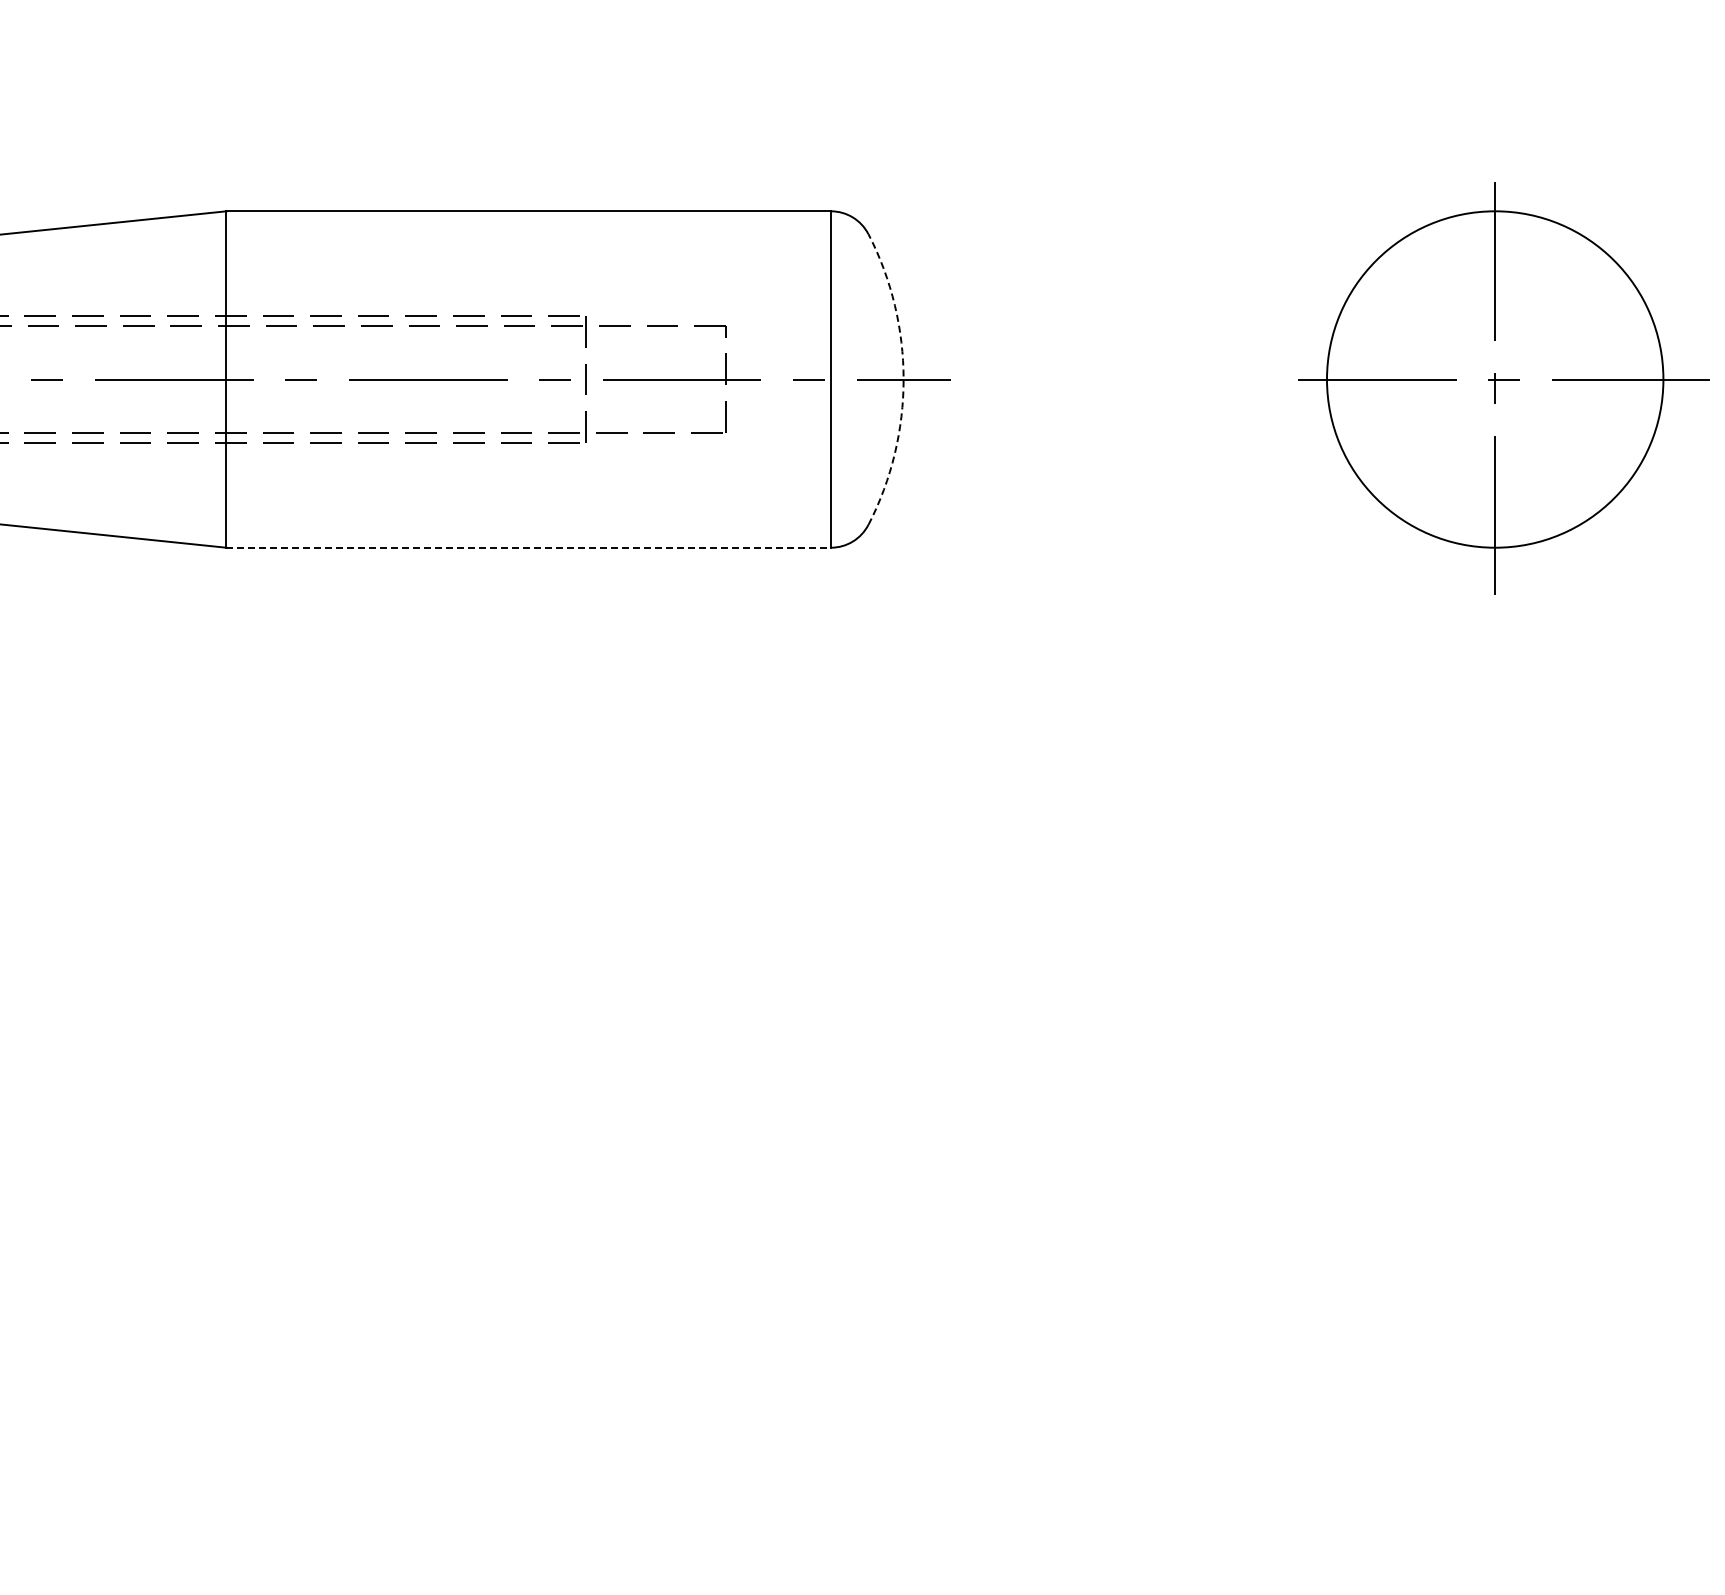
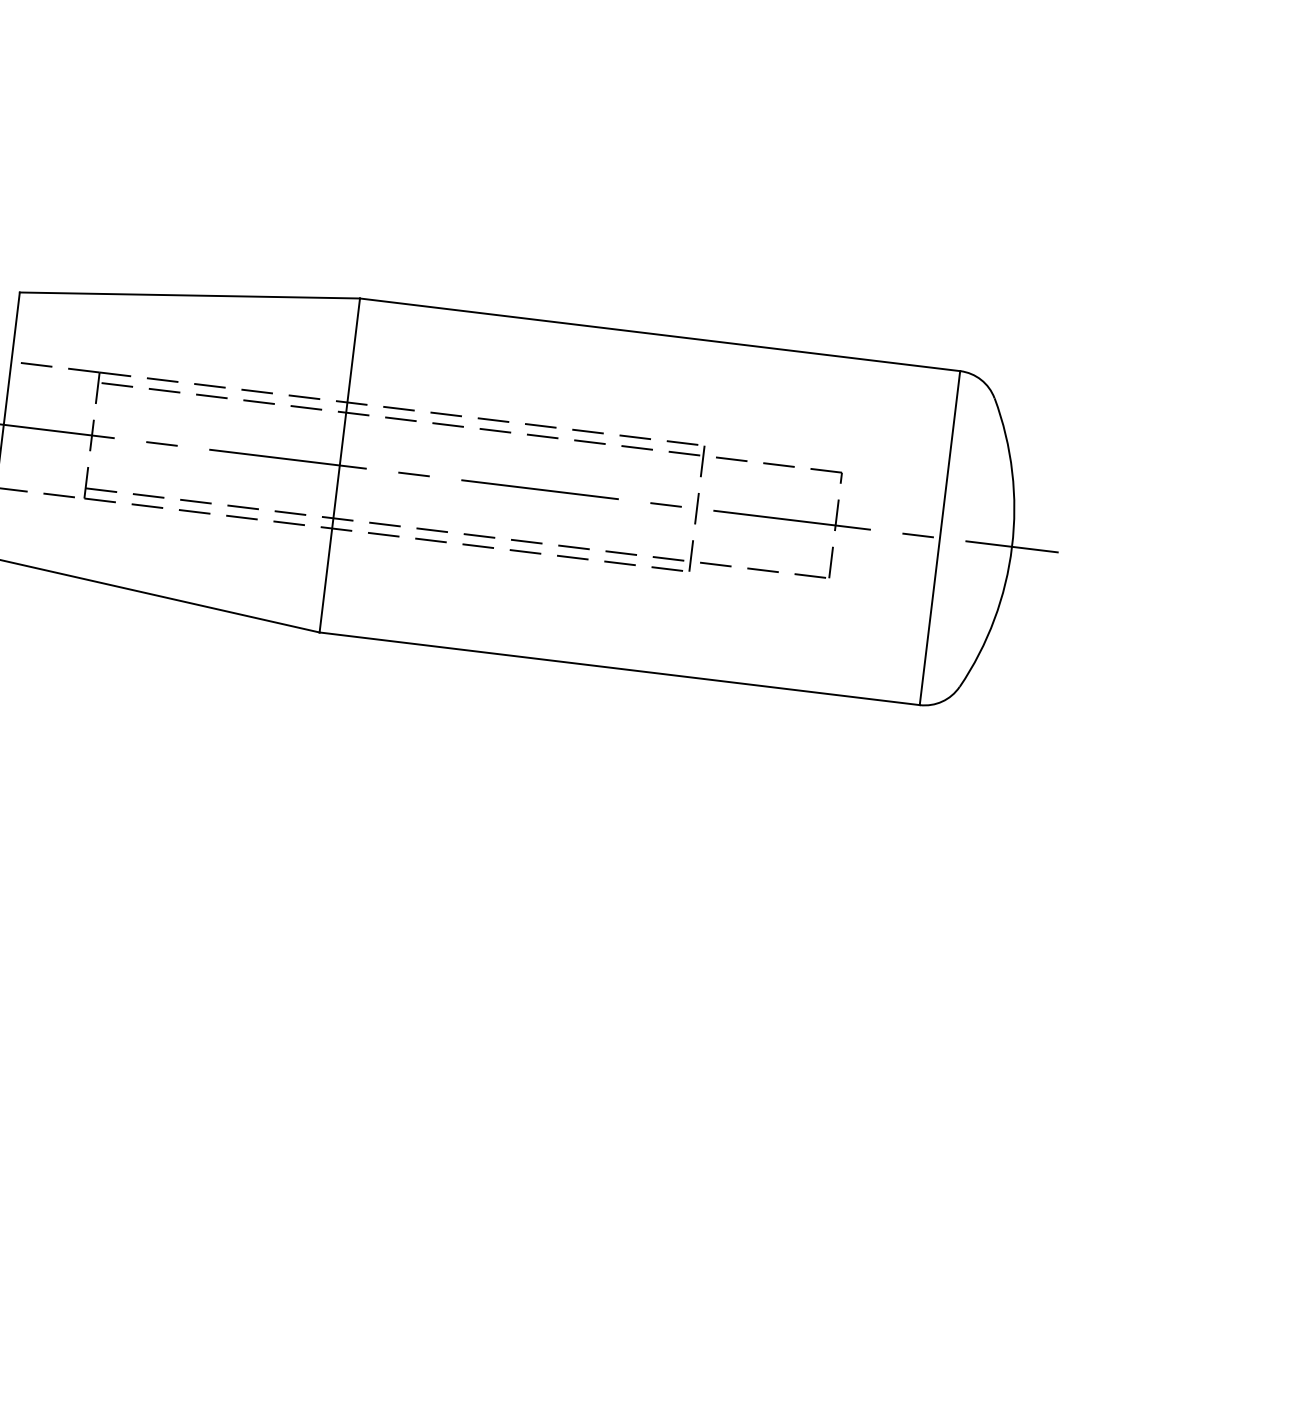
arc: (903, 379) -> (1011, 546), dashed -> solid
line: (529, 547) -> (620, 668), dashed -> solid

